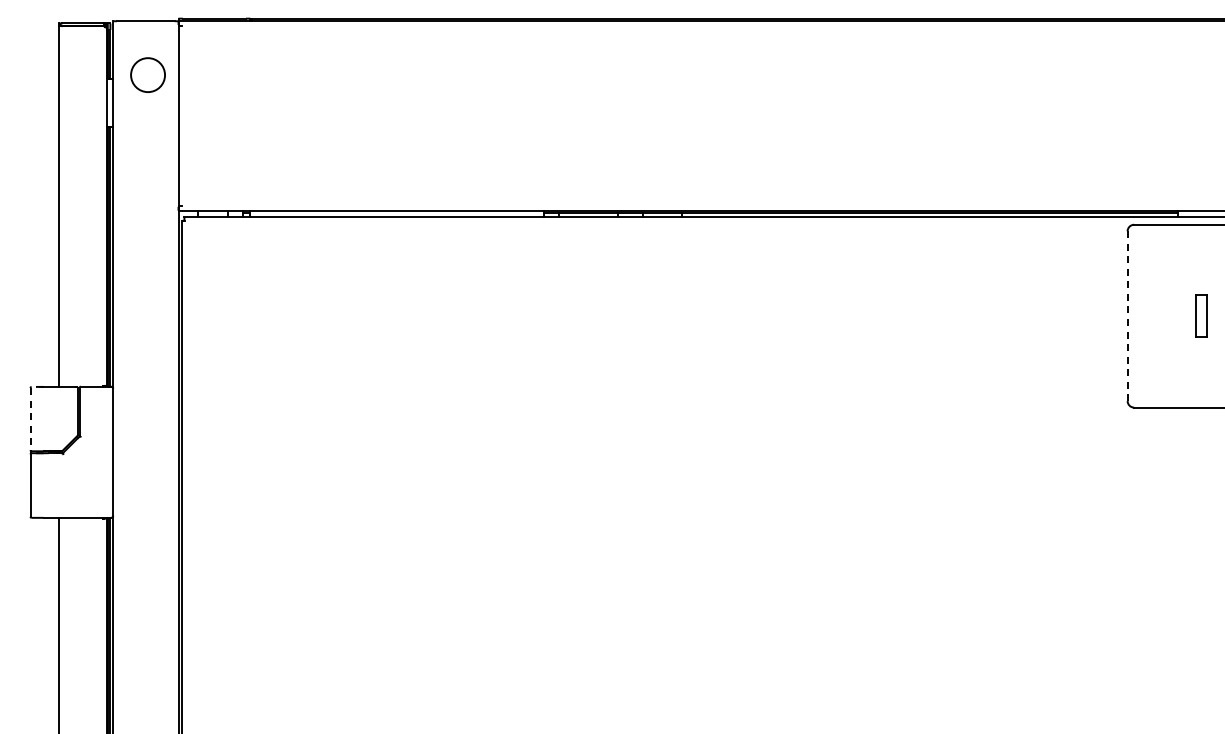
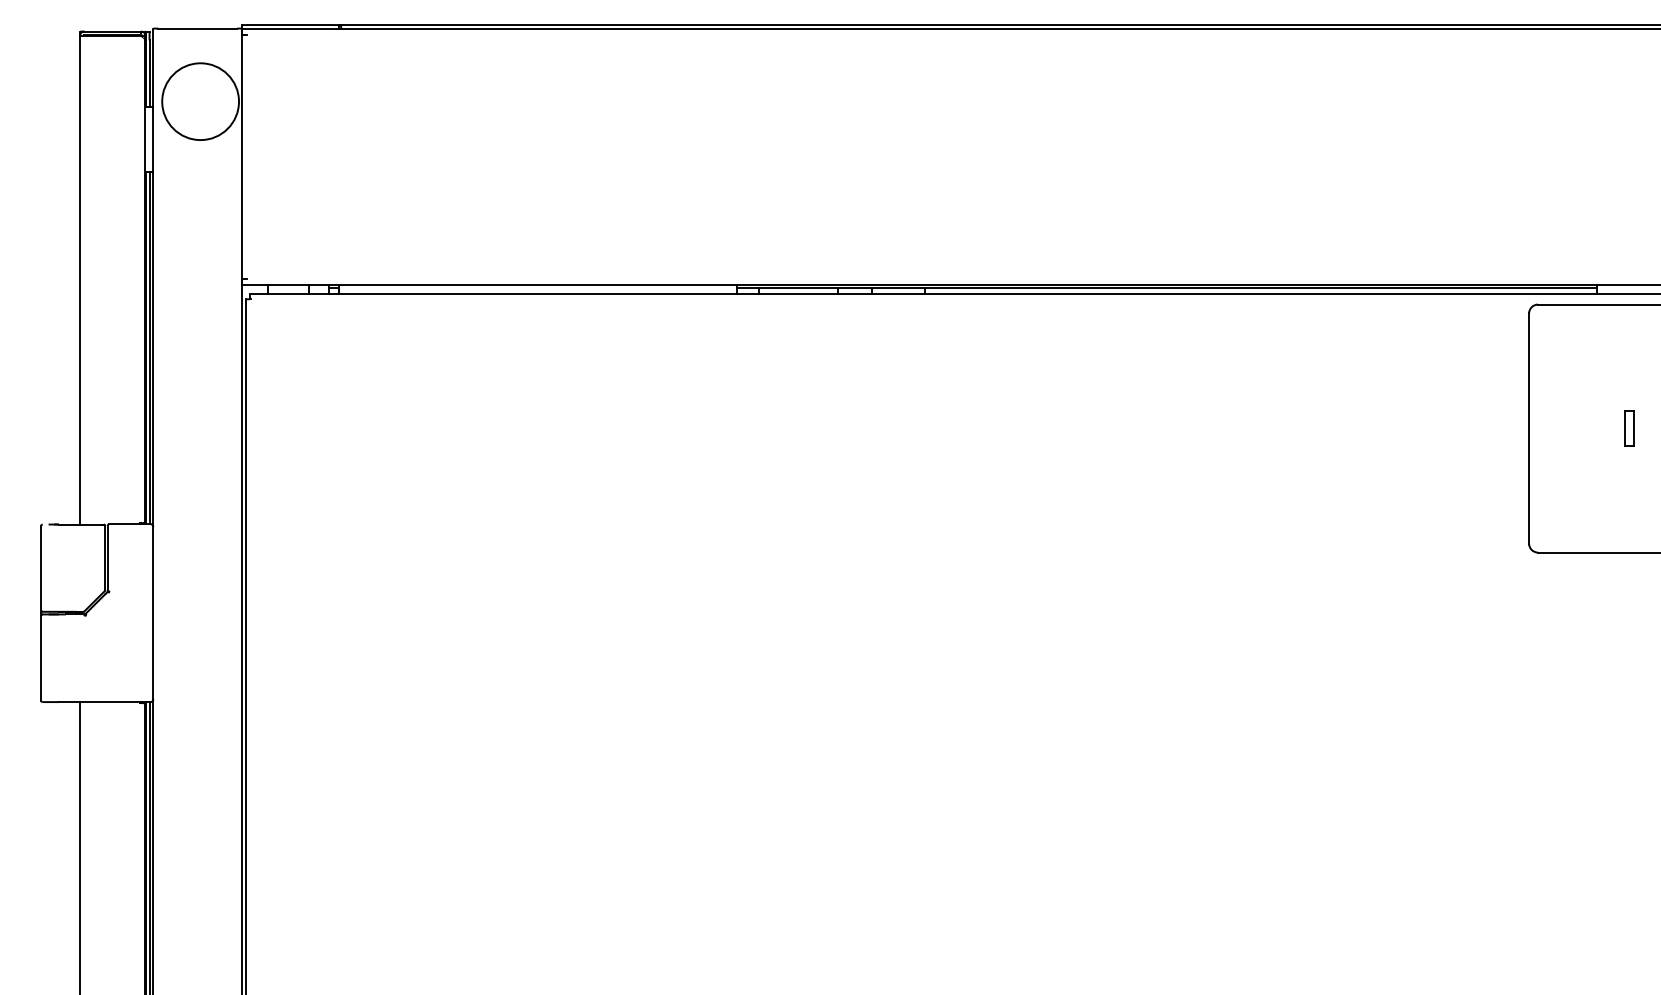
circle: (147, 74) -> (199, 100), size x1.67
part: (1201, 315) -> (1629, 427), size x0.62
line: (1127, 316) -> (1528, 429), dashed -> solid
line: (30, 419) -> (41, 568), dashed -> solid

